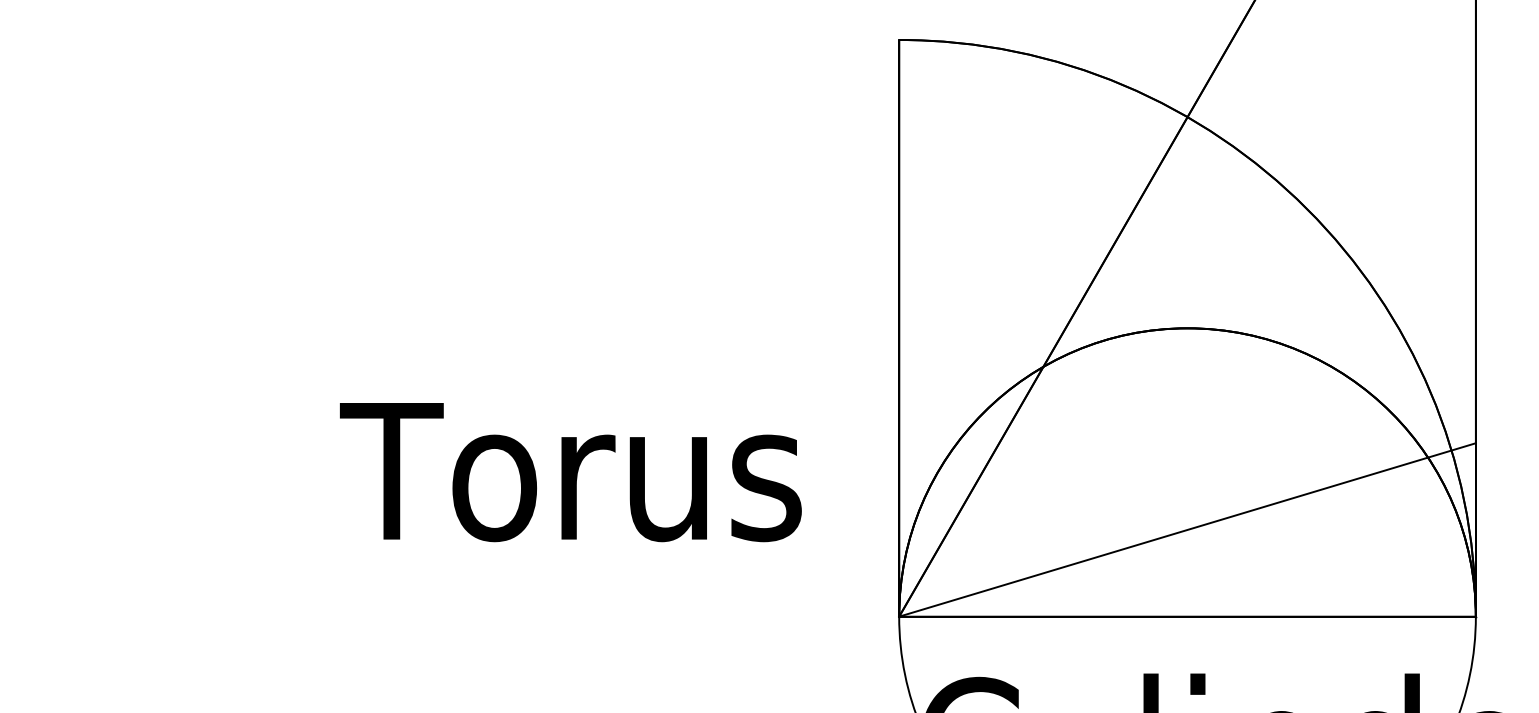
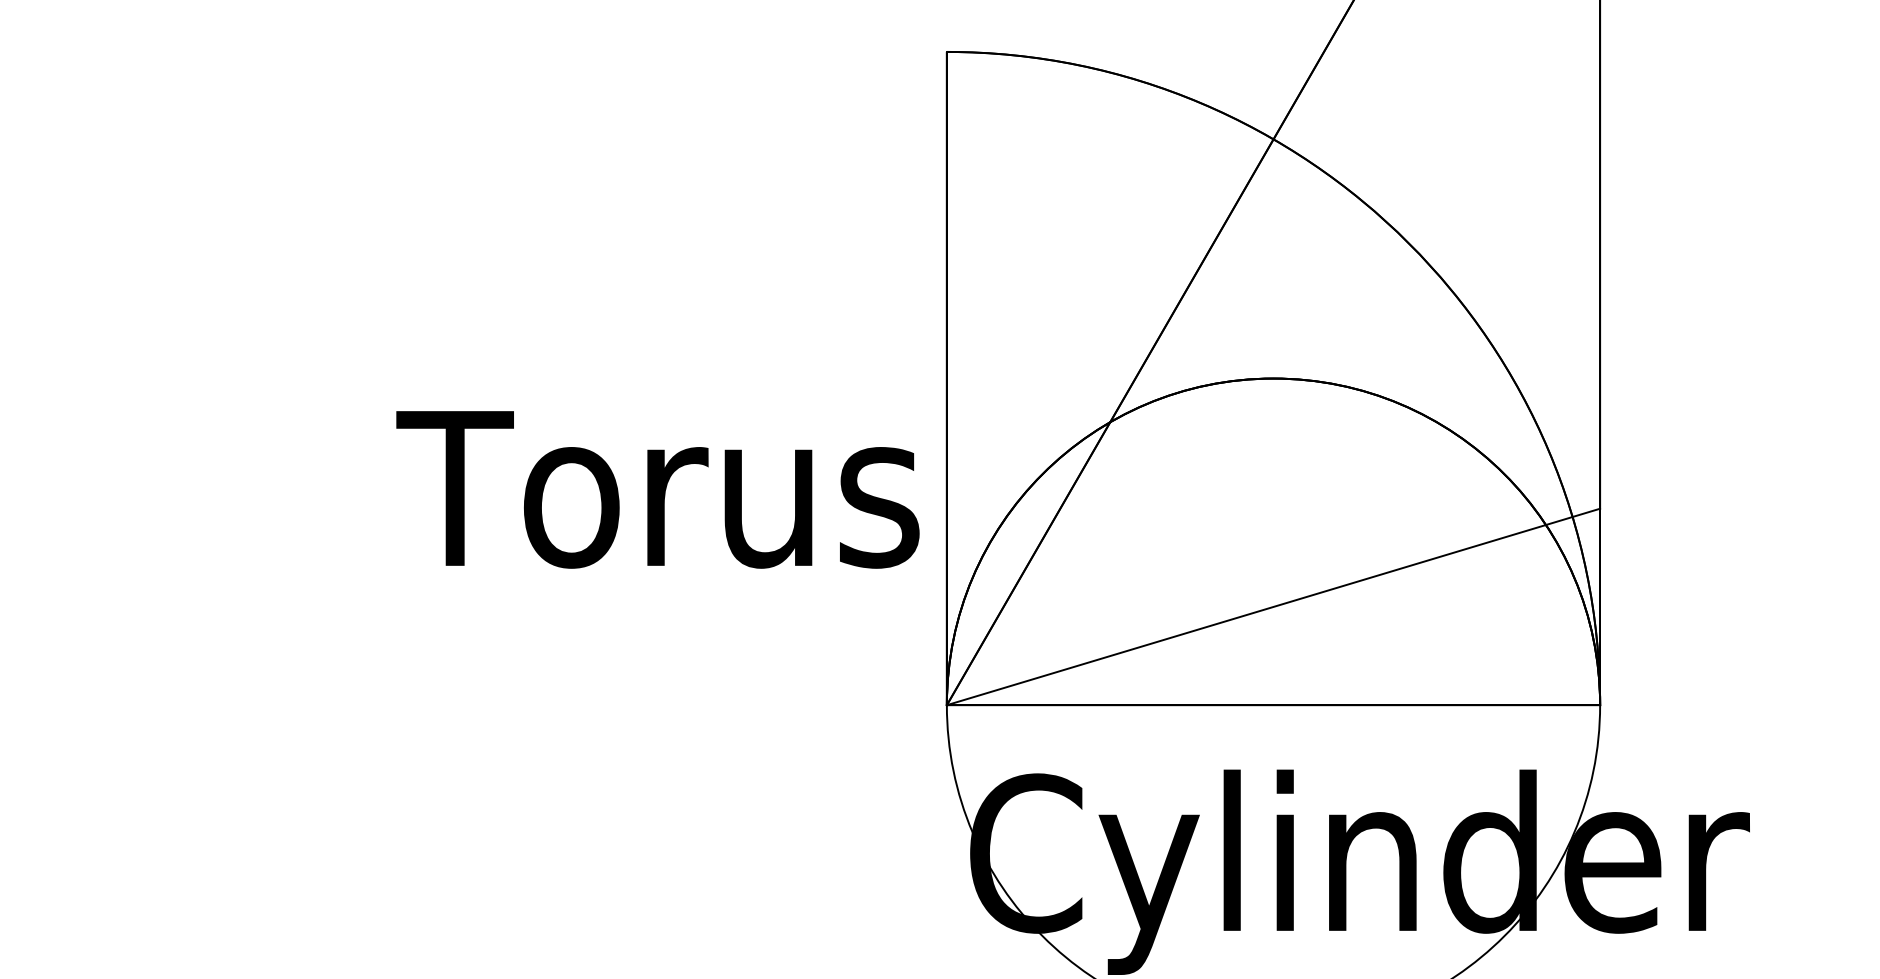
text: (570, 472) -> (657, 489), moved

